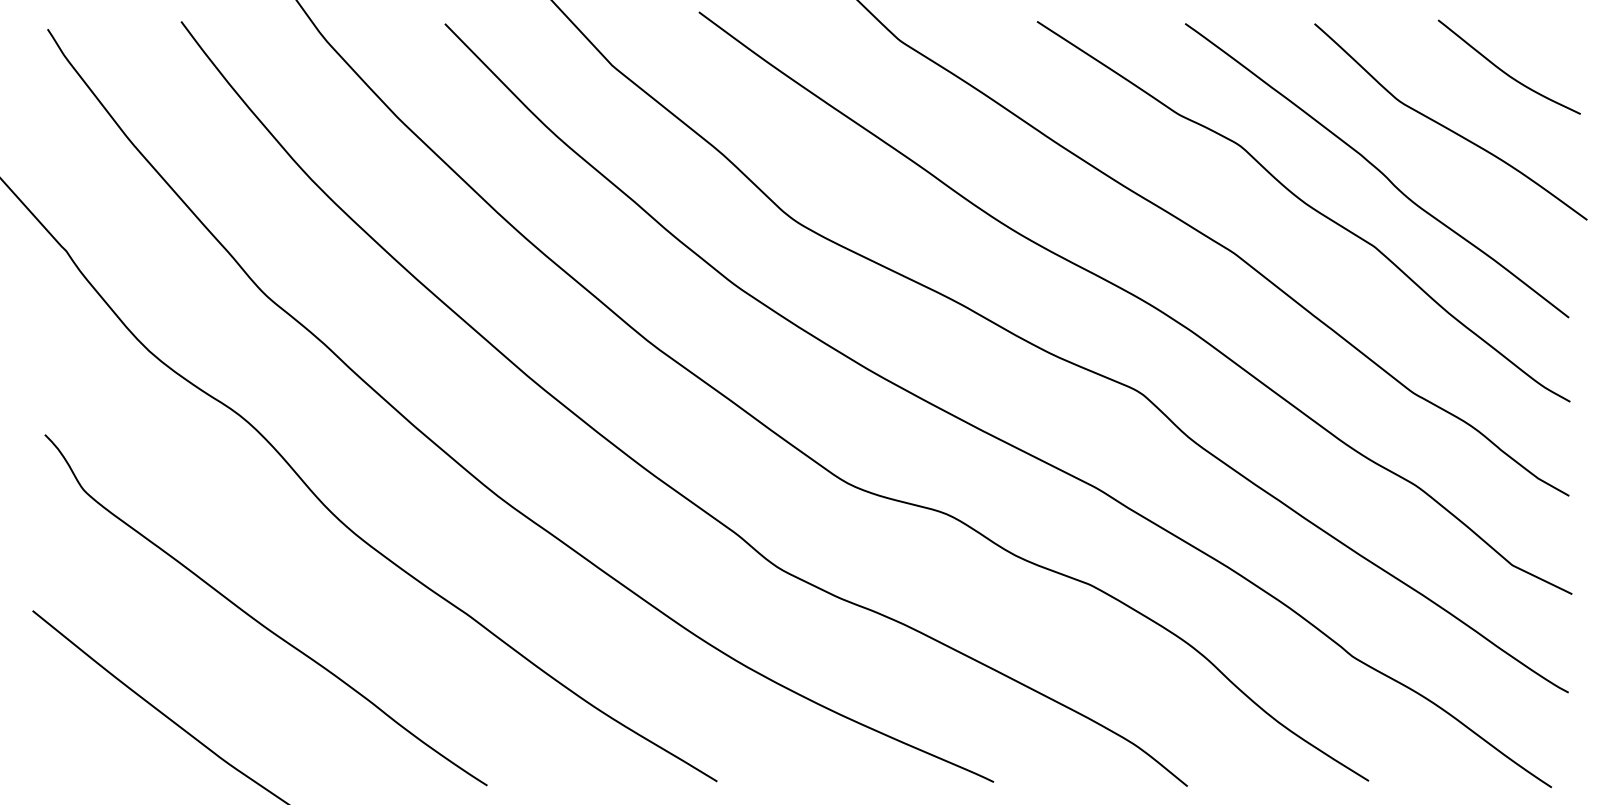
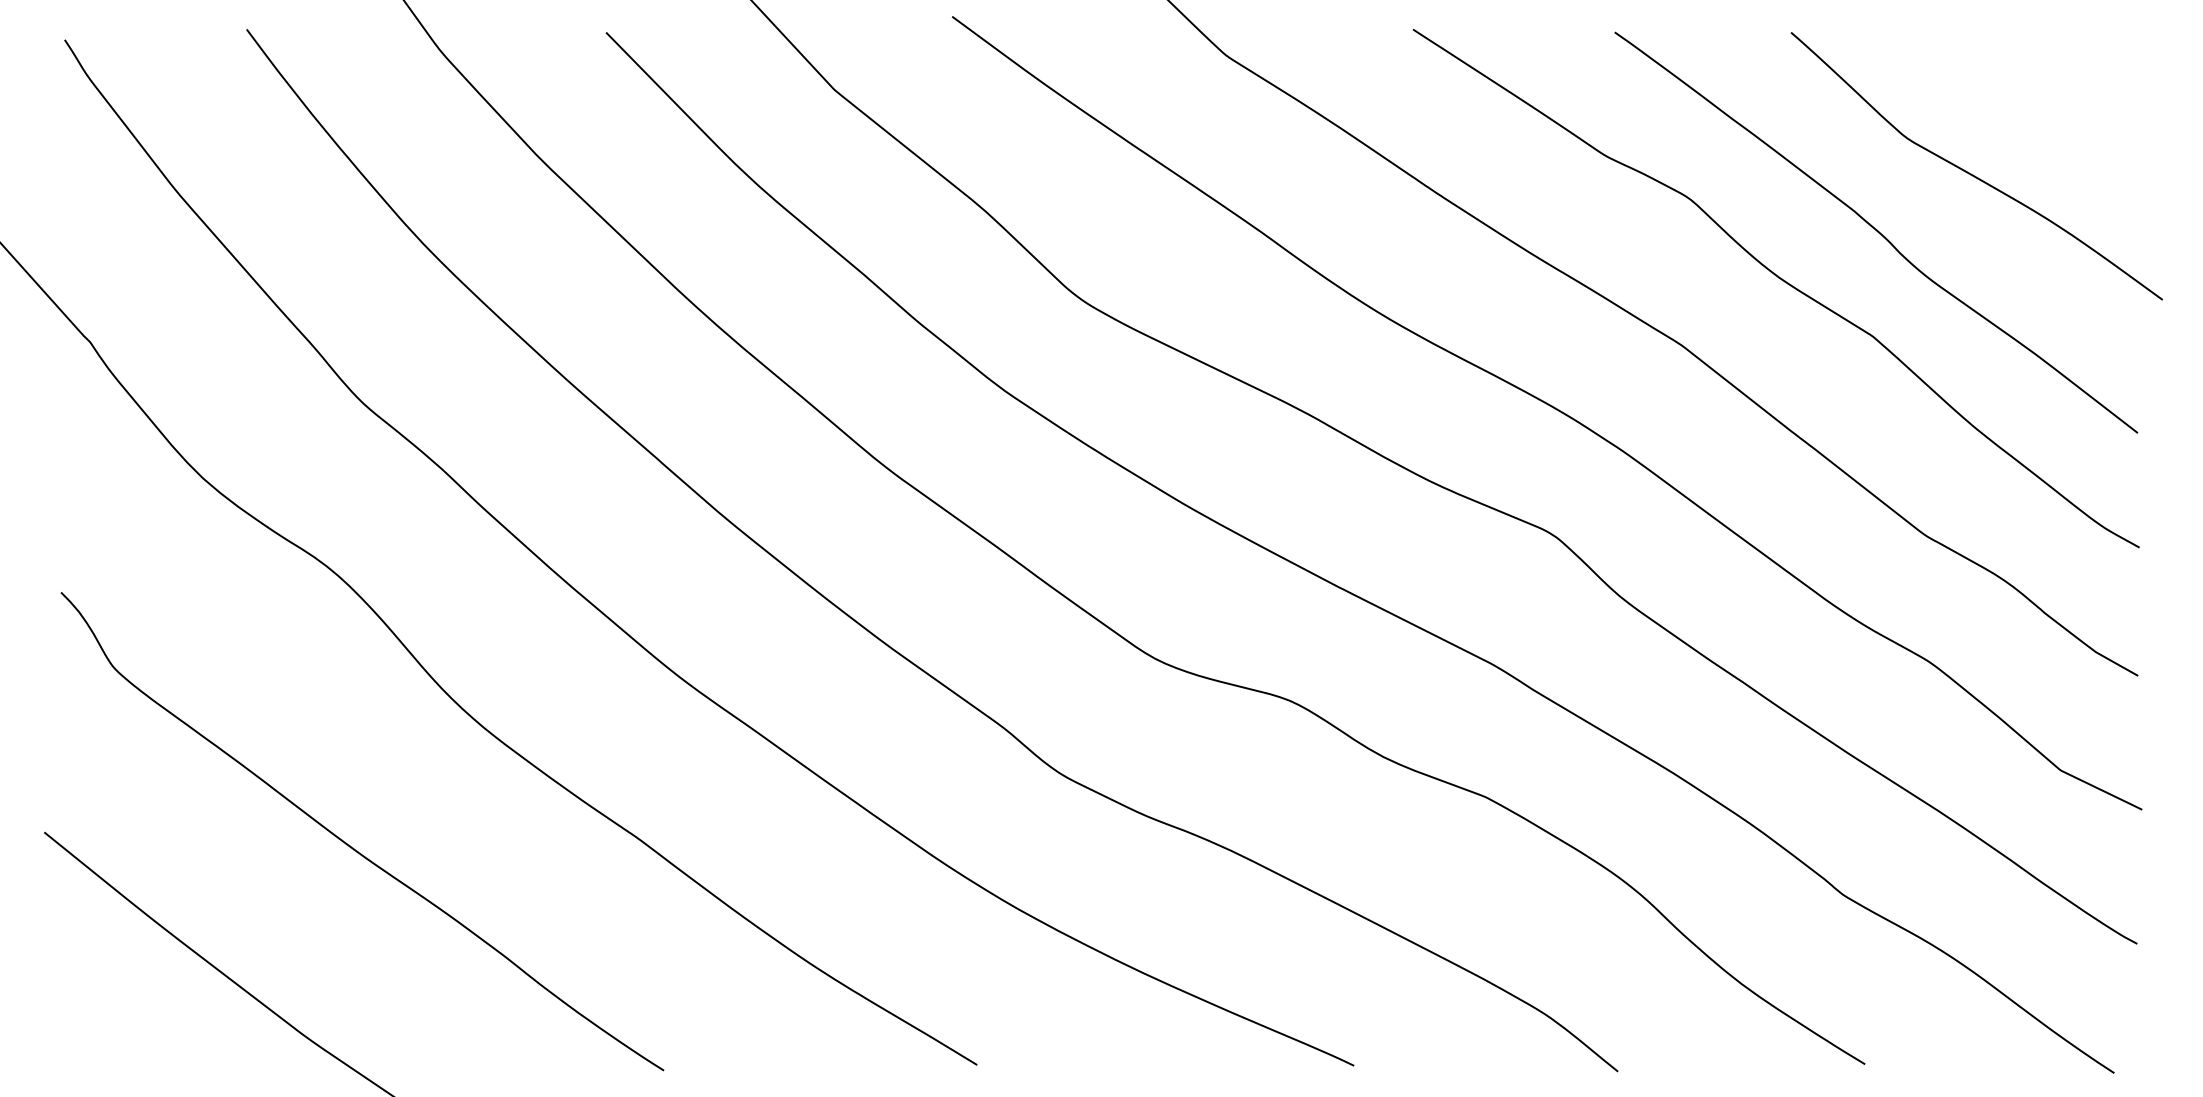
curve: (1506, 72) -> (2052, 98), removed

